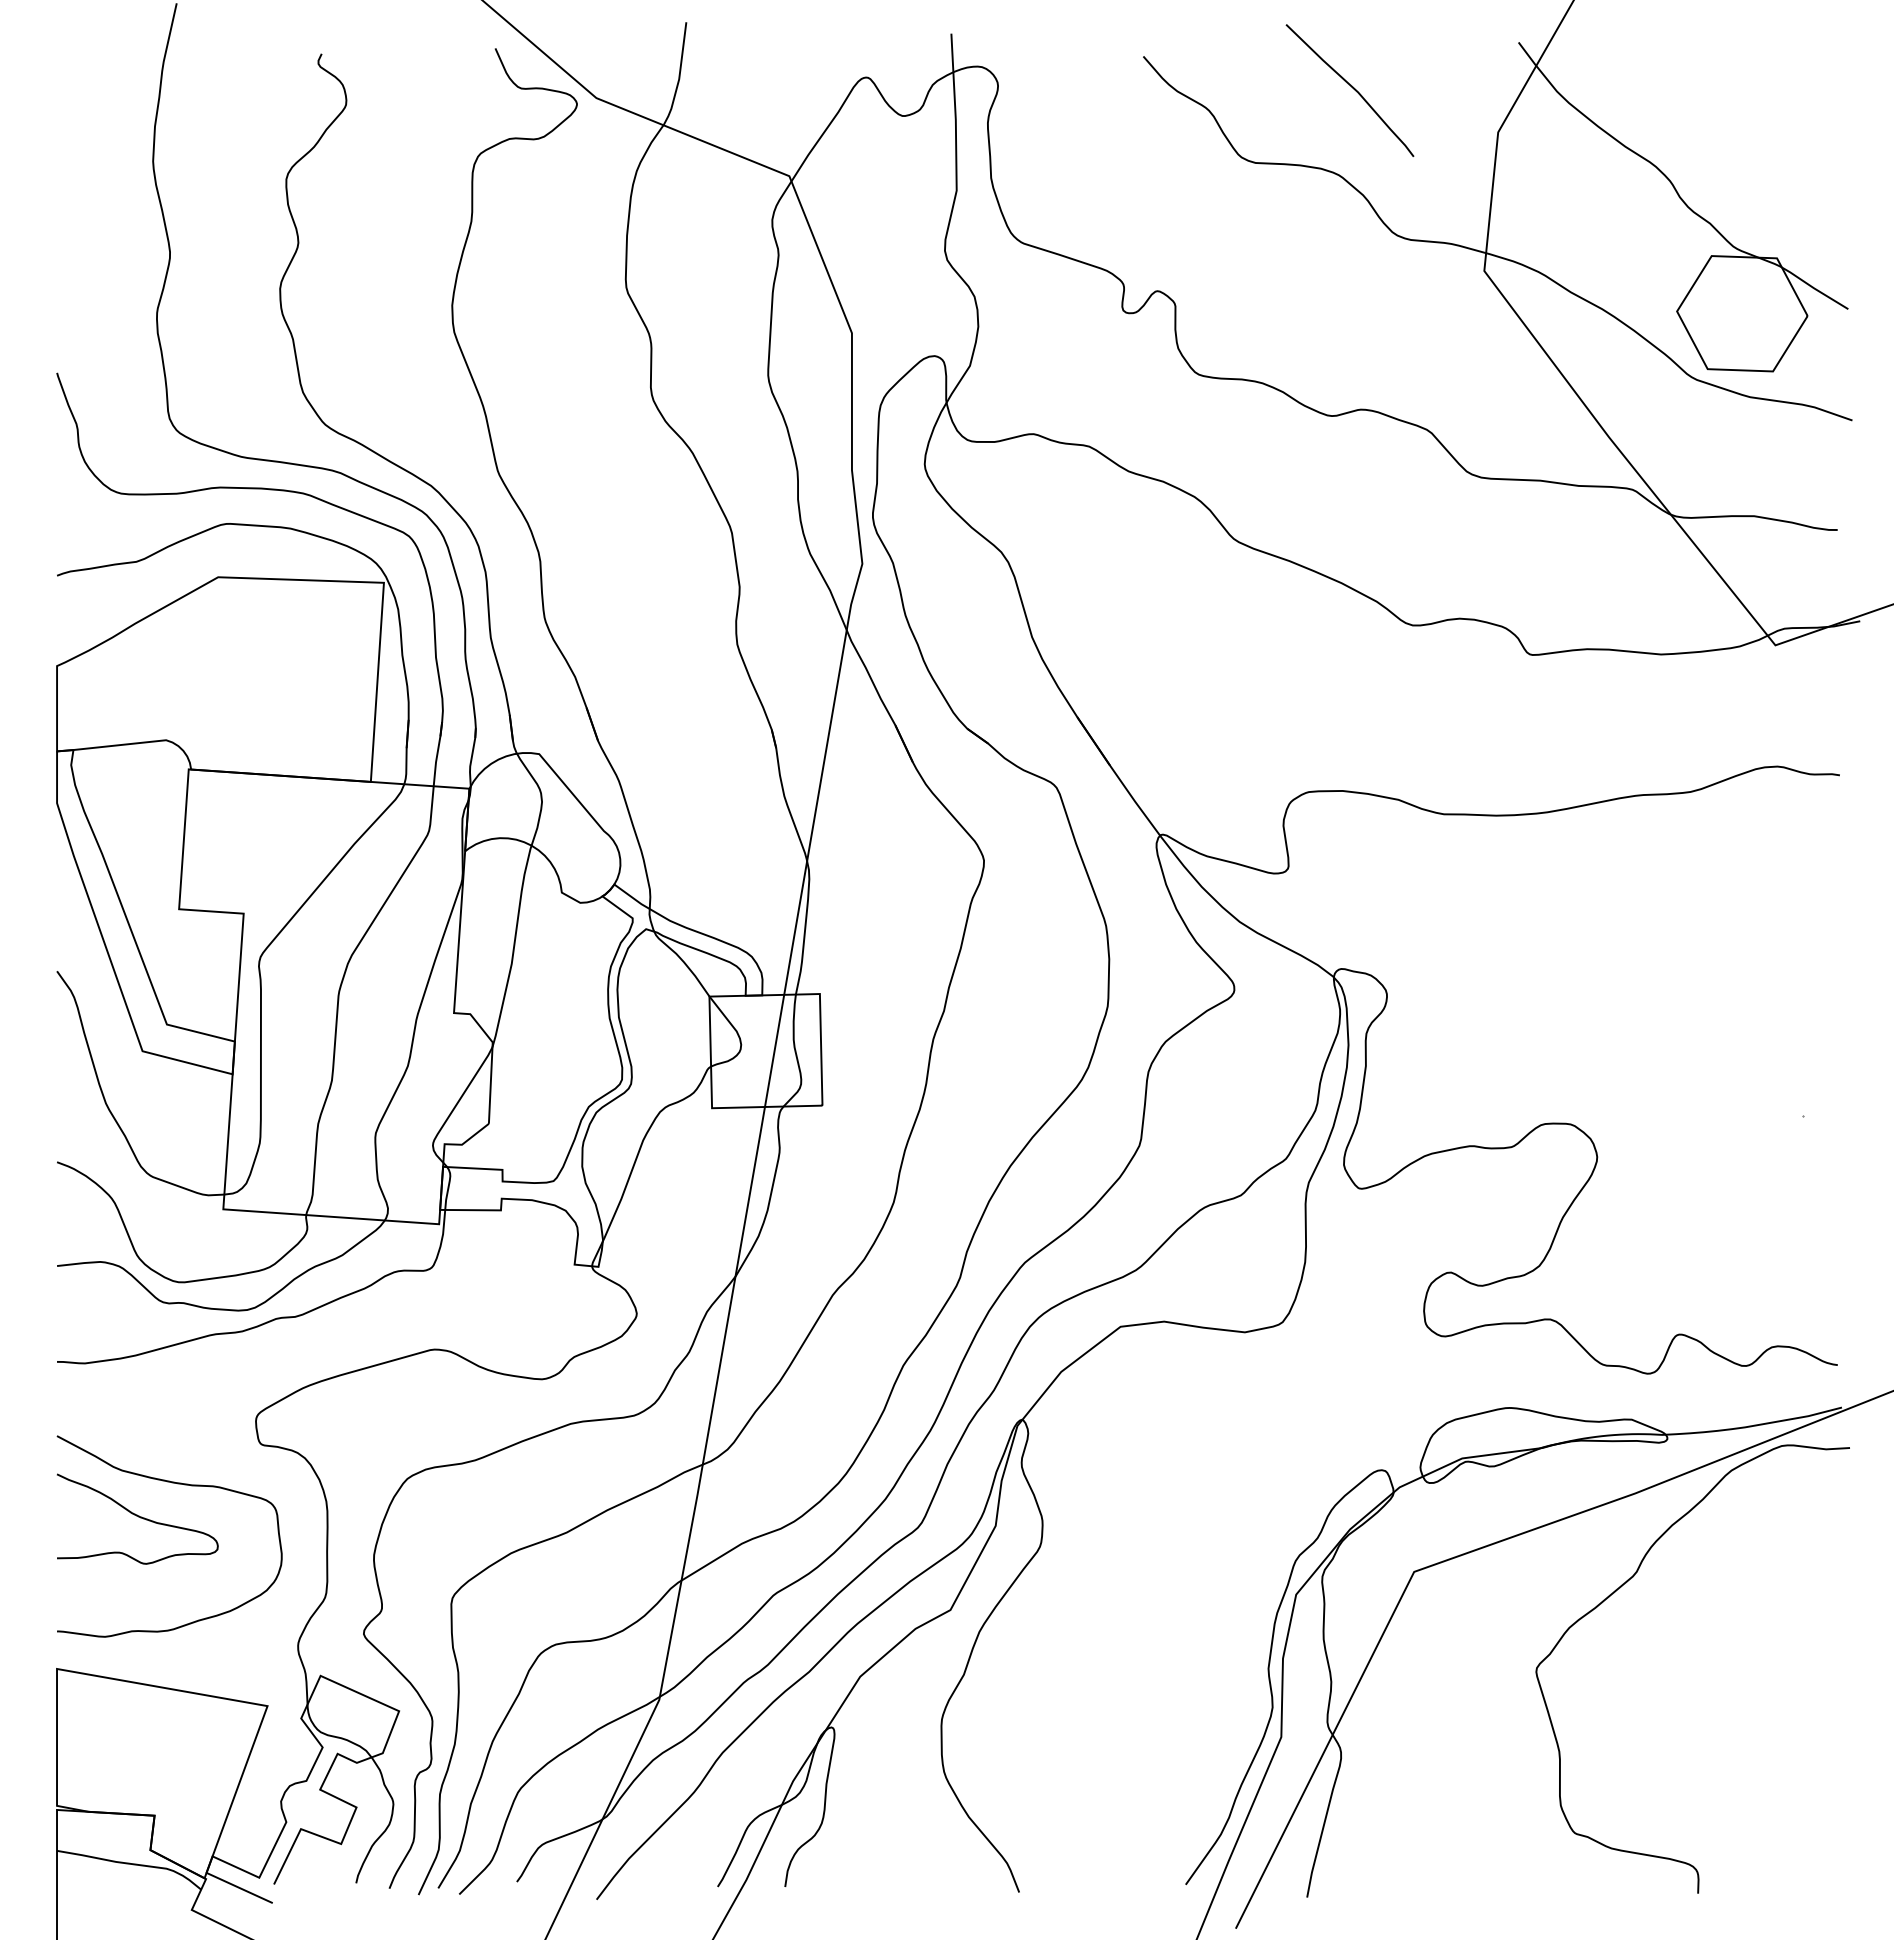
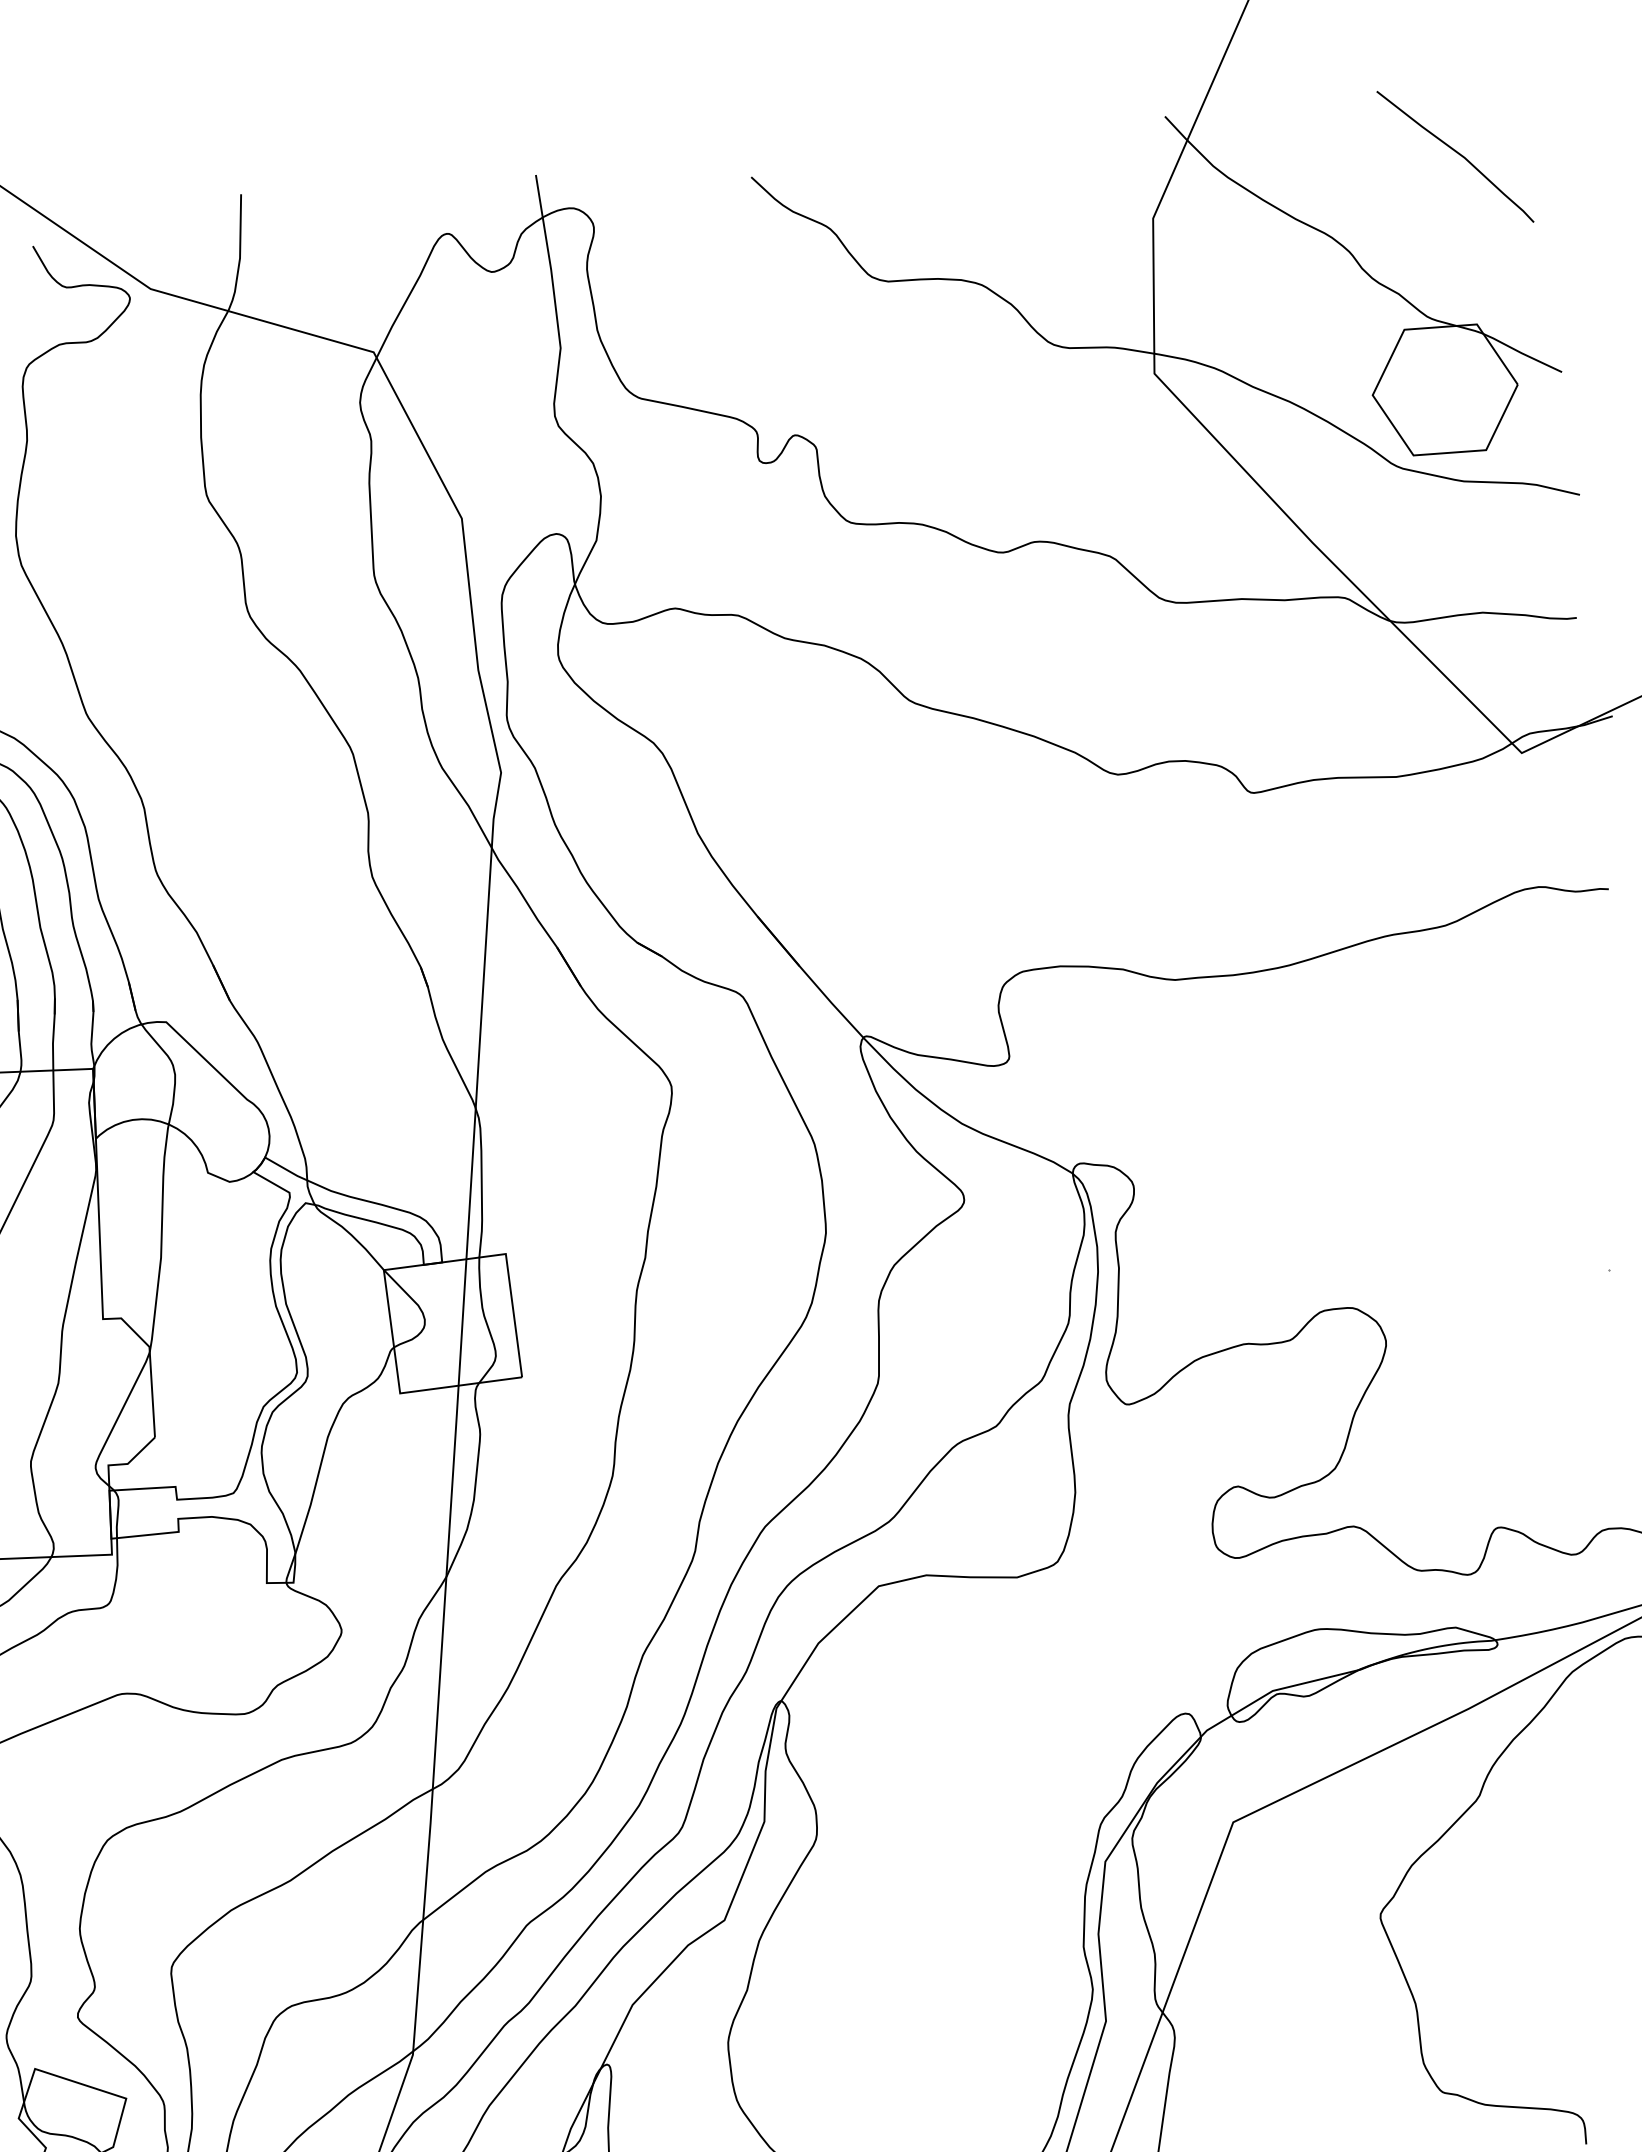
curve: (1351, 87) -> (1456, 153), moved

